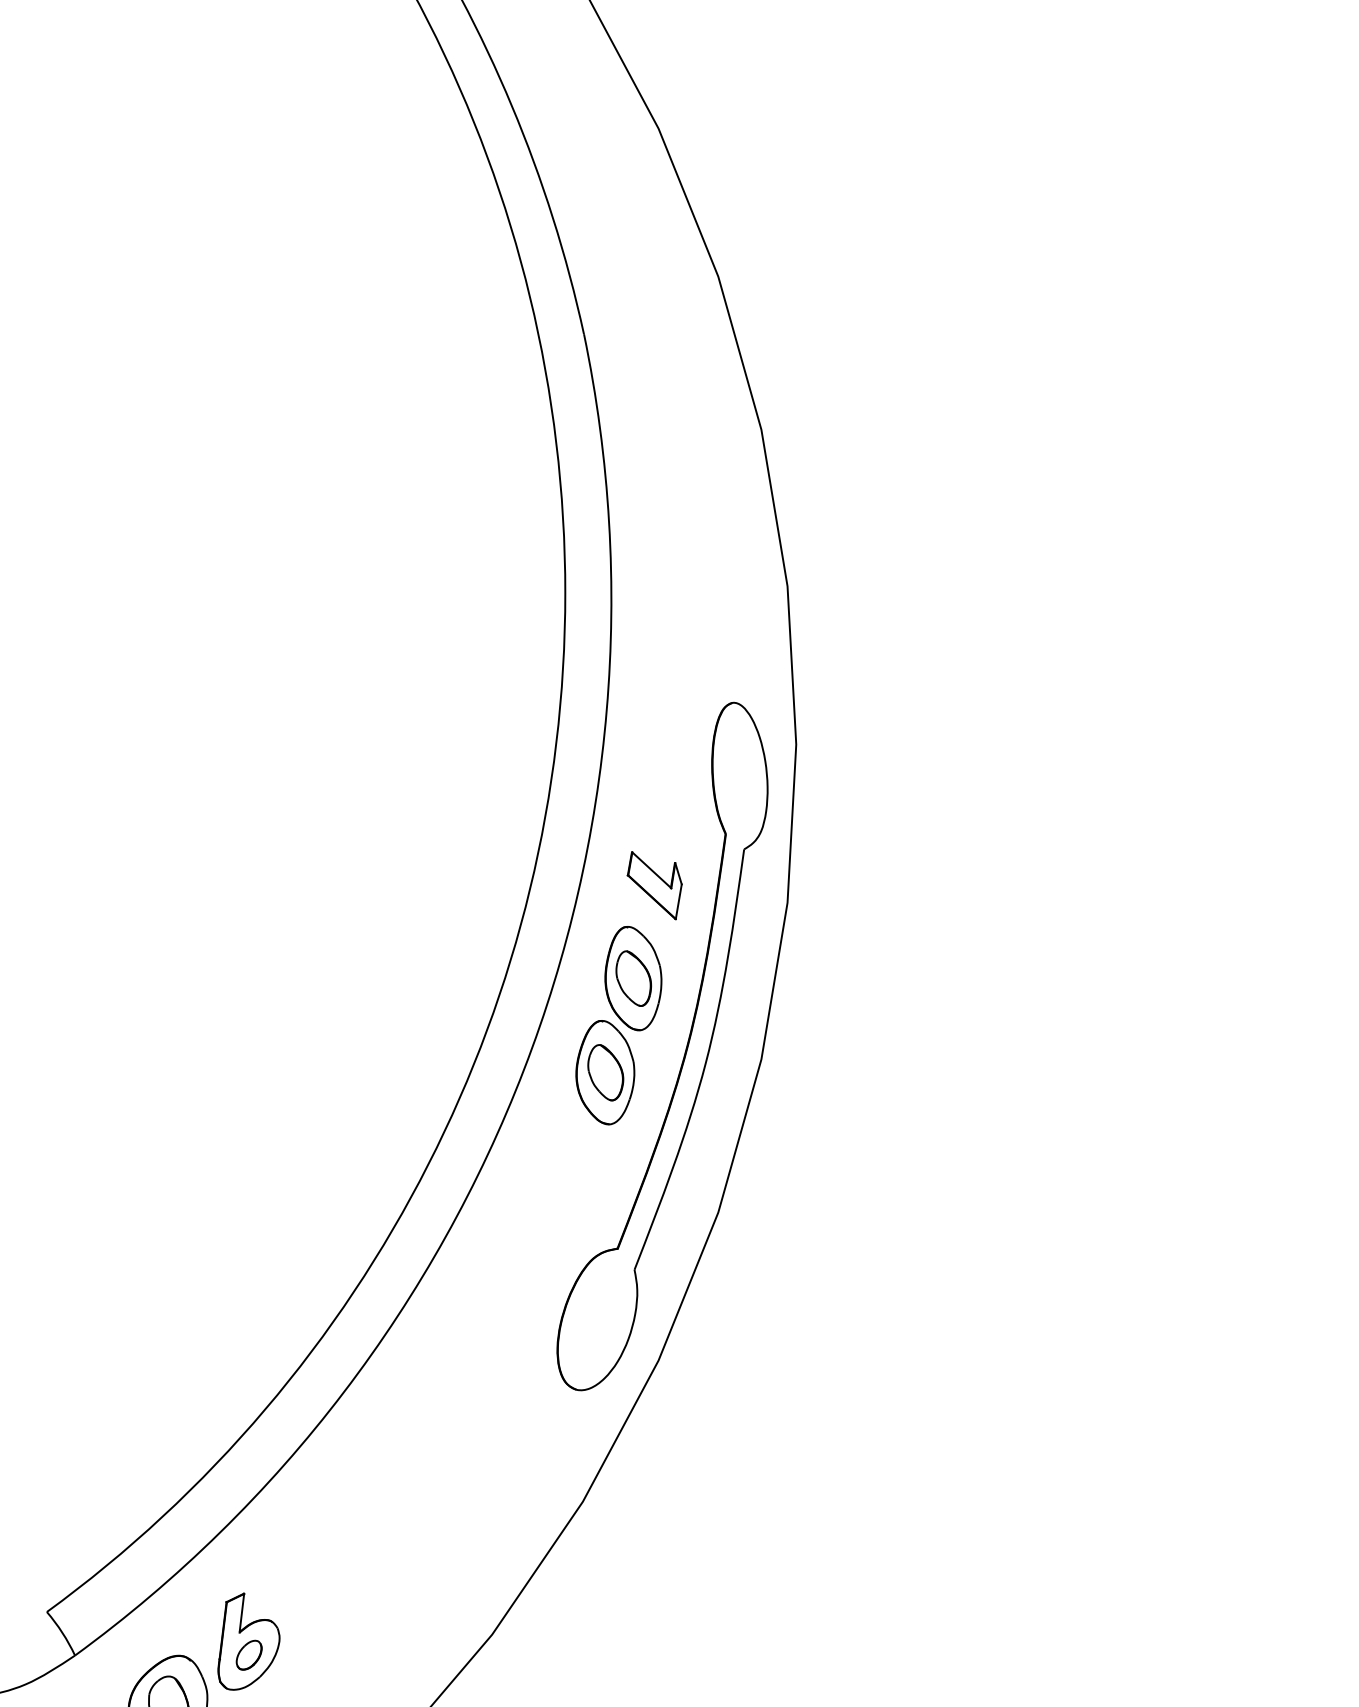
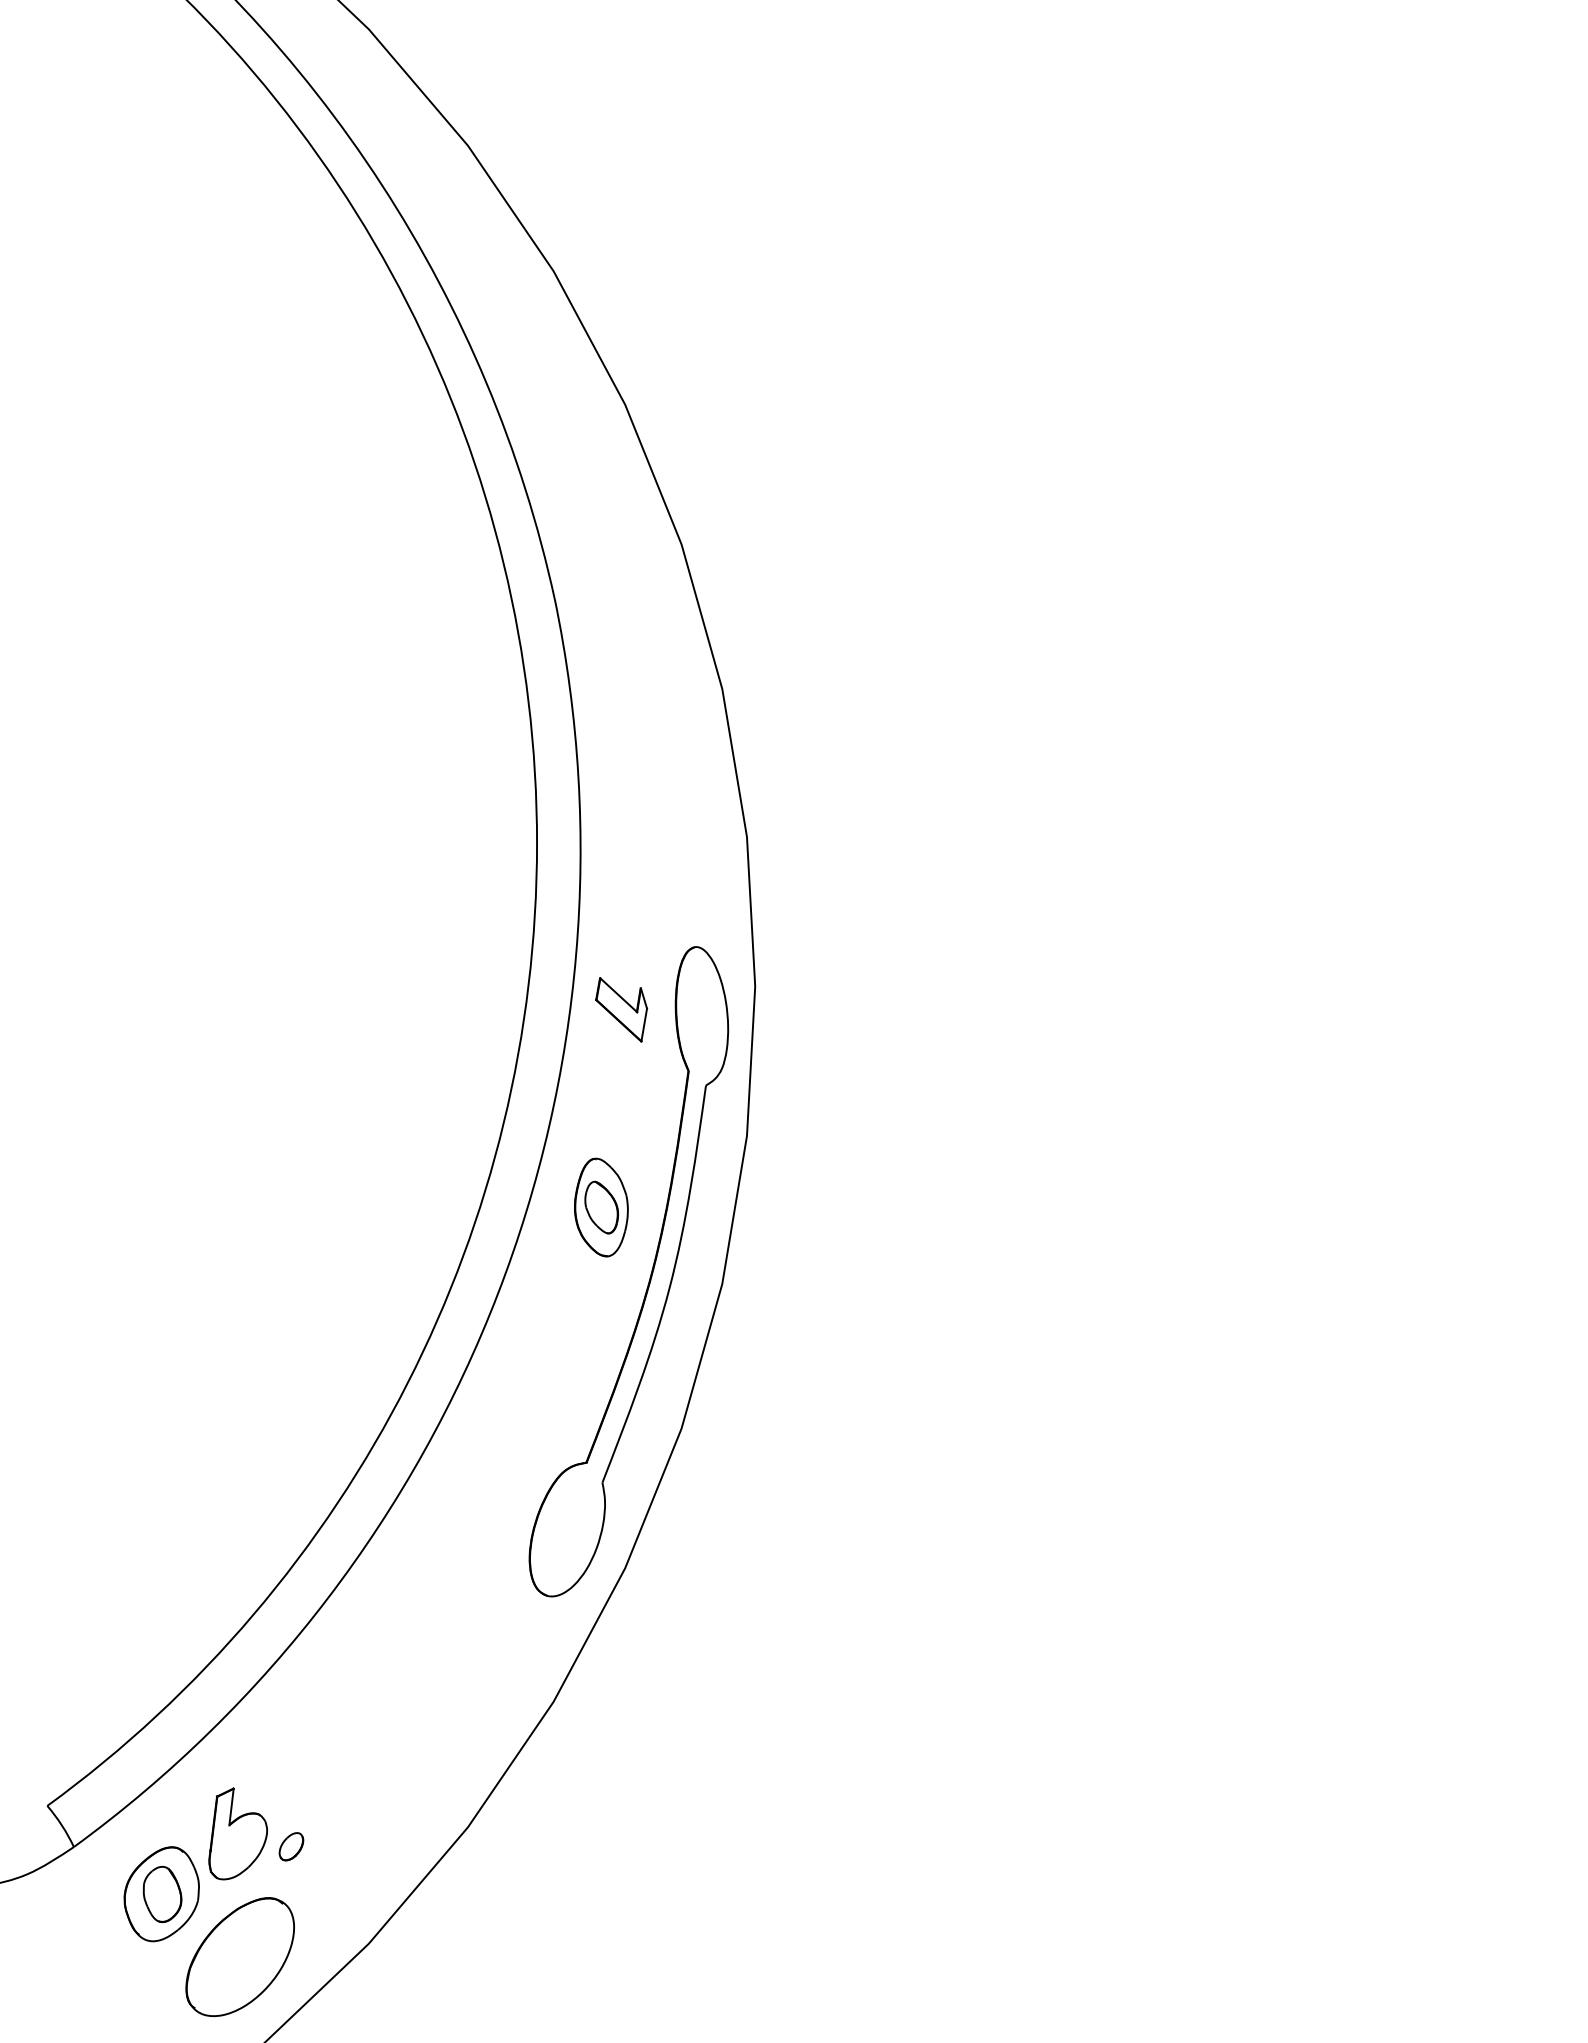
part: (654, 885) -> (621, 1009), moved
part: (604, 1072) -> (574, 1296), removed
part: (249, 1654) -> (291, 1846), moved

